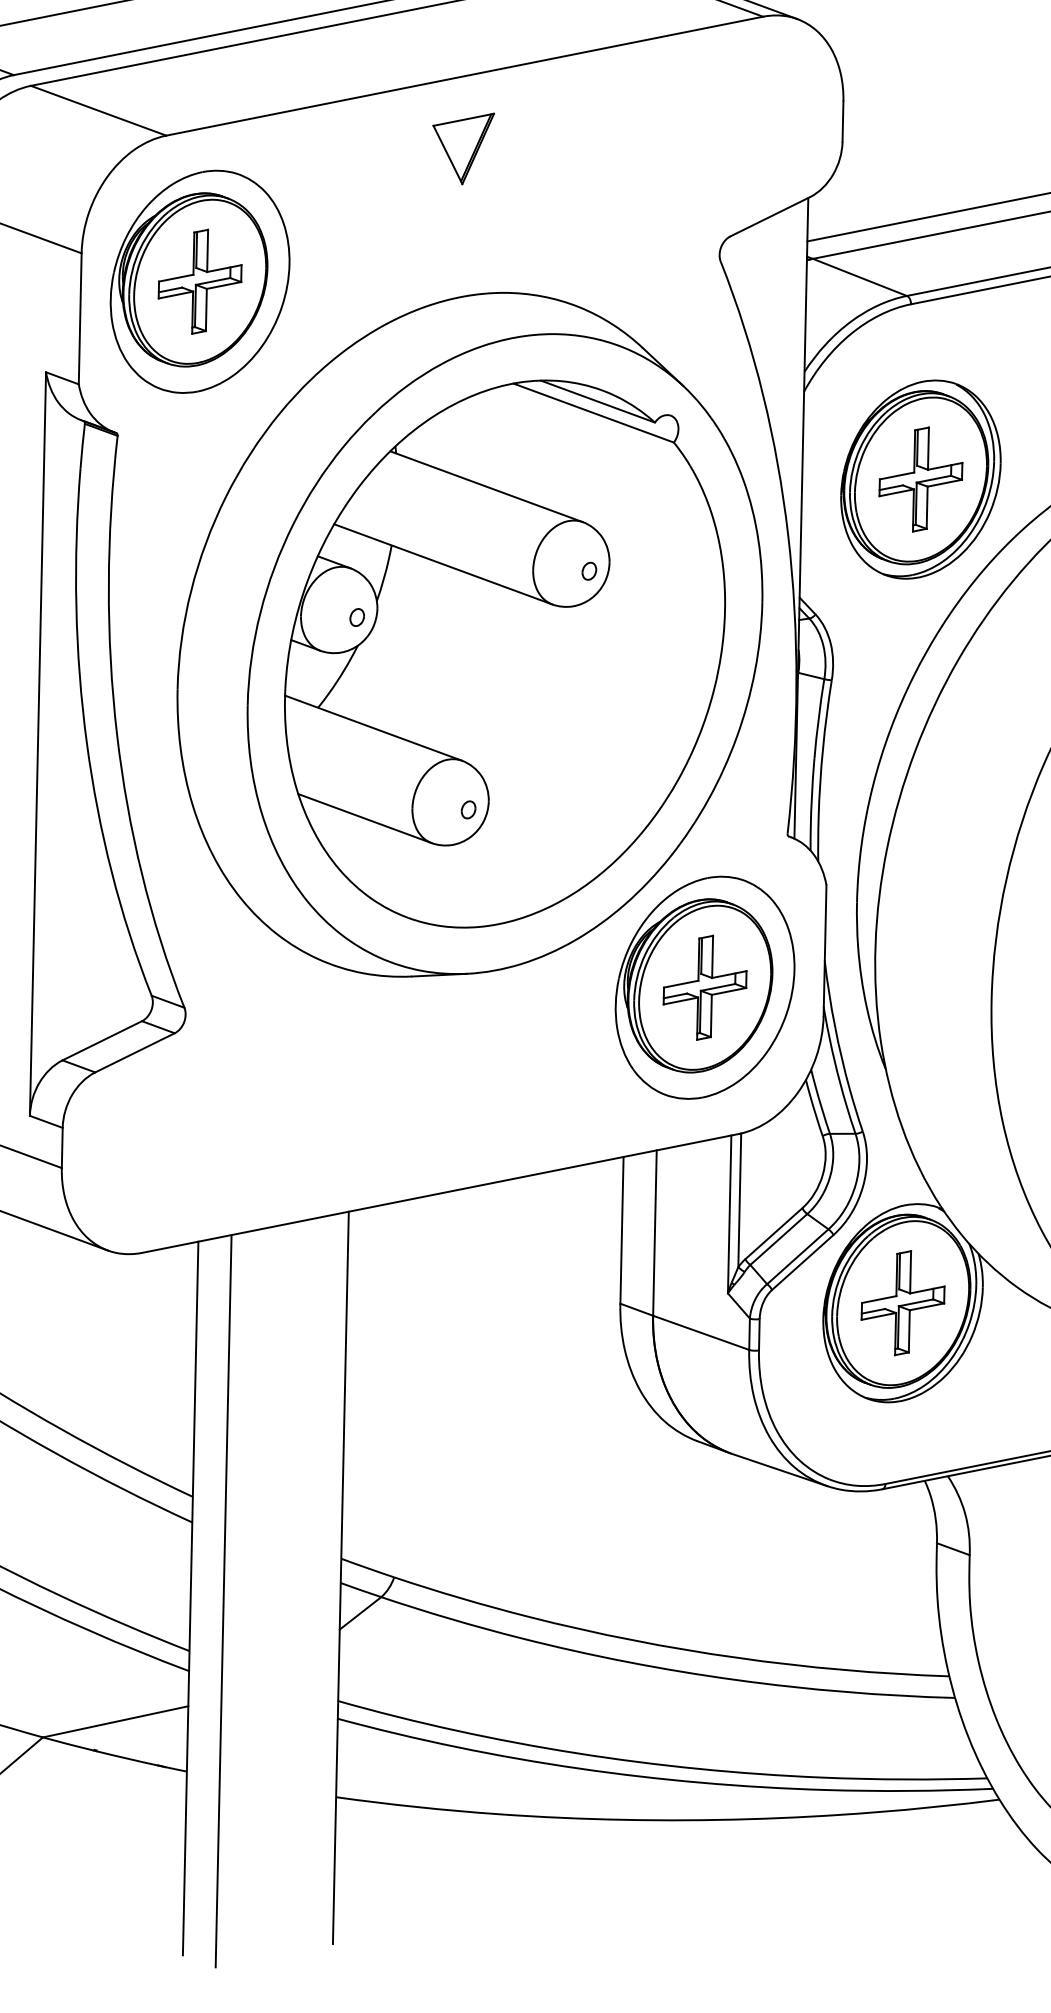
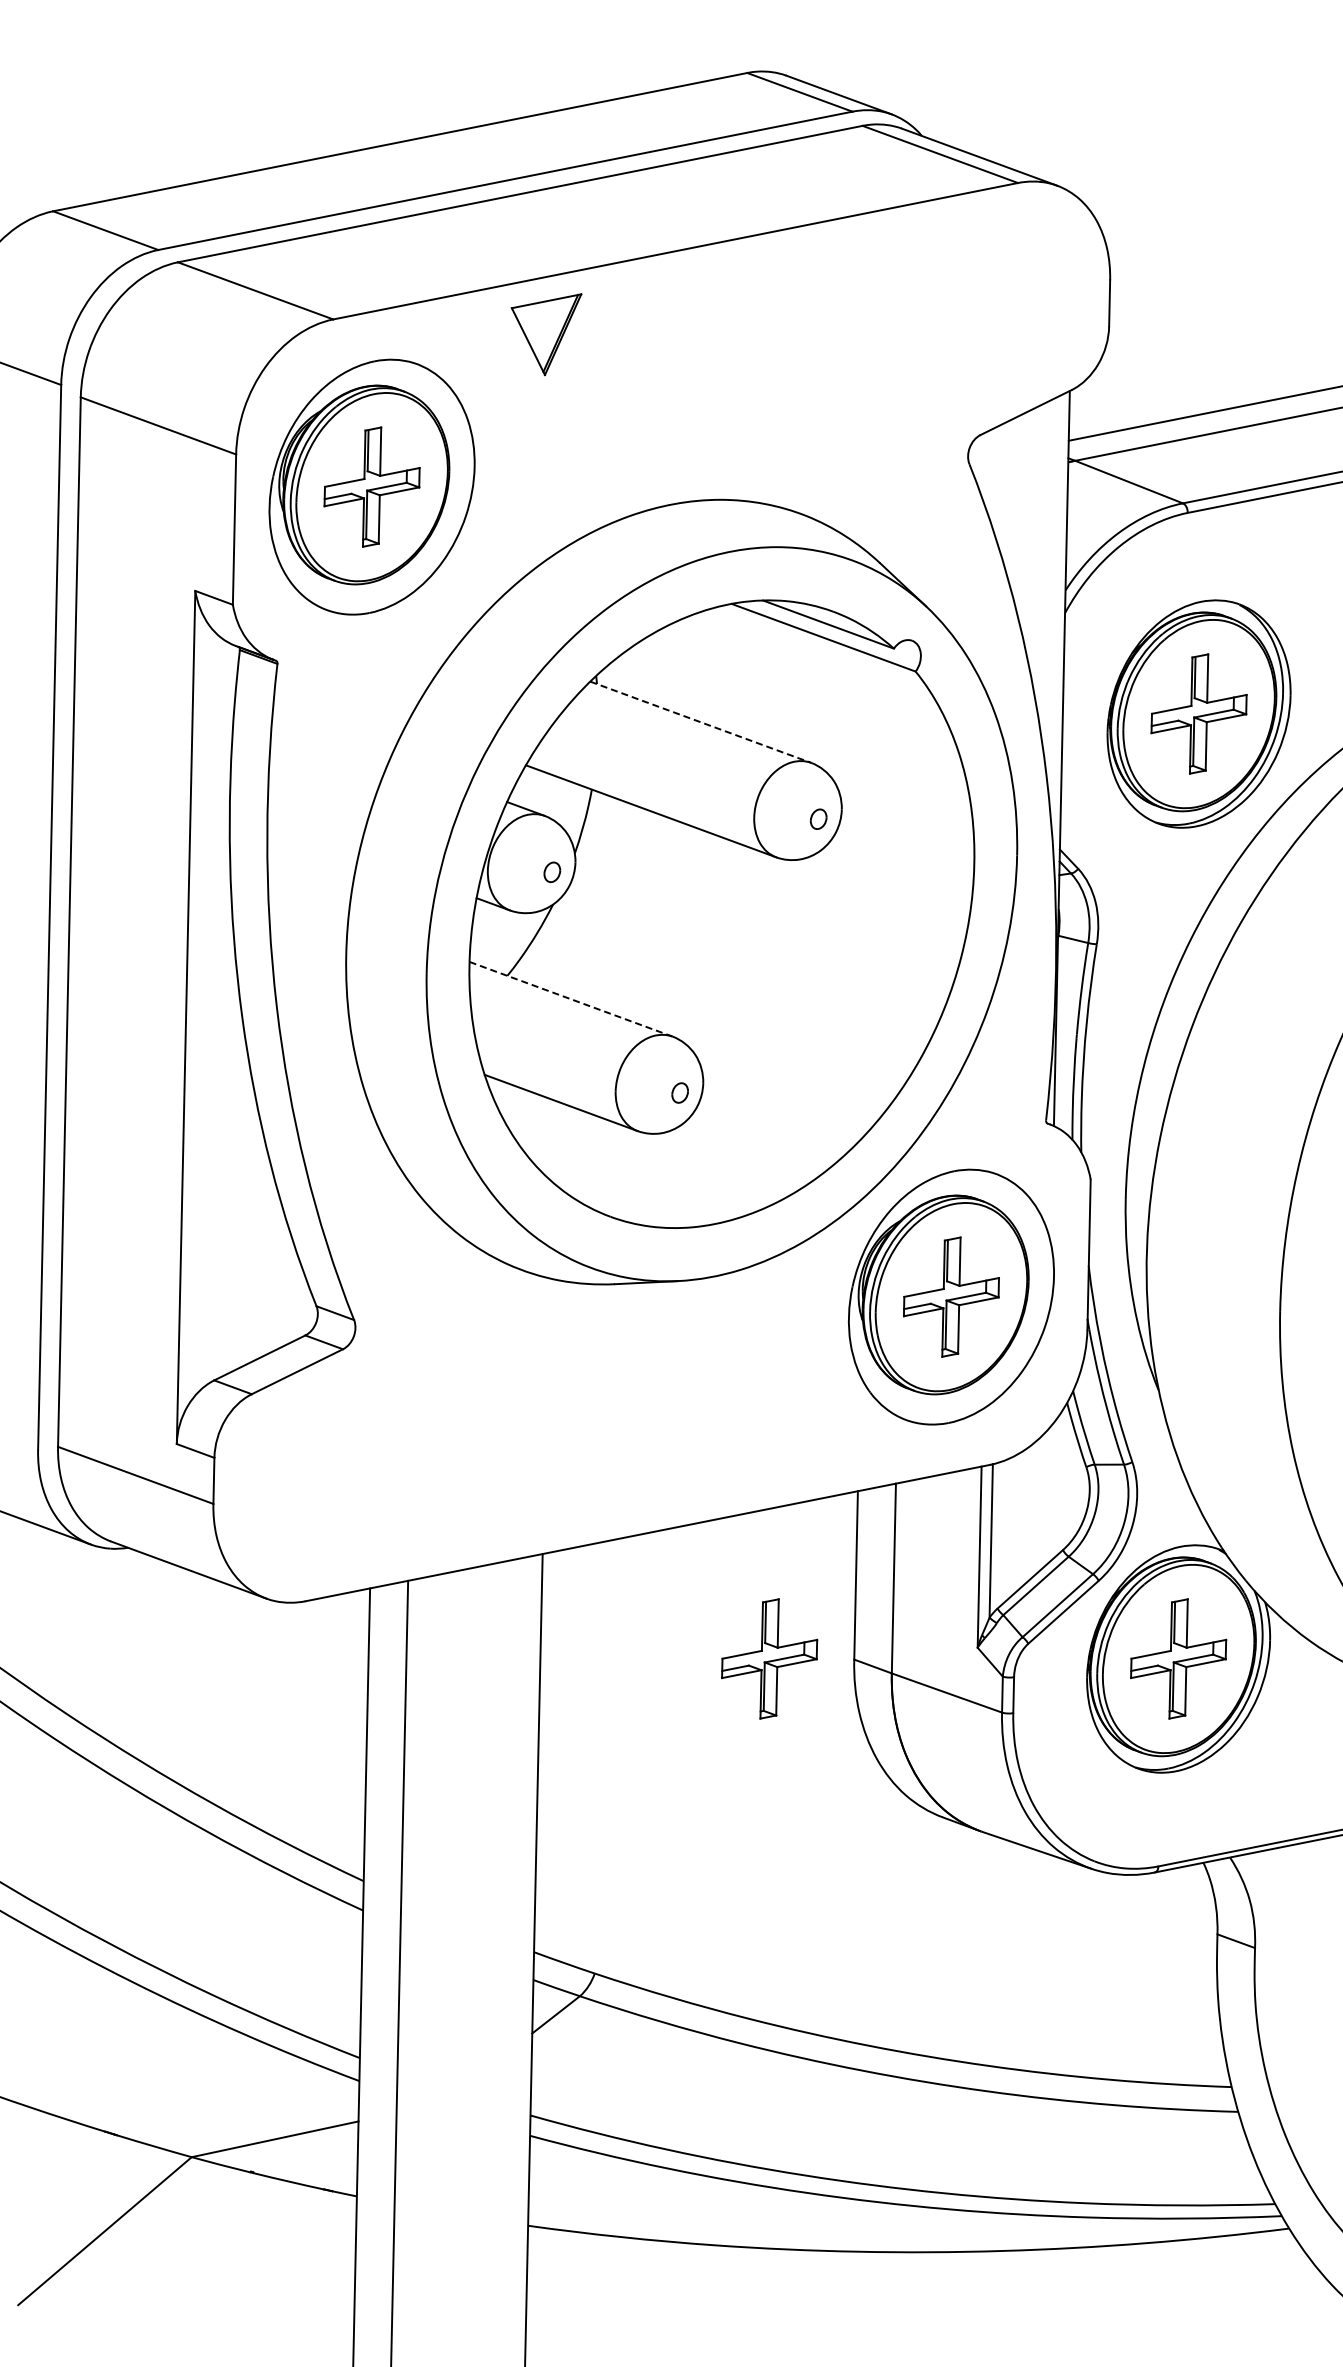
part: (463, 148) -> (546, 334), moved
line: (486, 486) -> (700, 722), solid -> dashed
line: (373, 728) -> (571, 999), solid -> dashed
part: (546, 1302) -> (769, 1658), added

